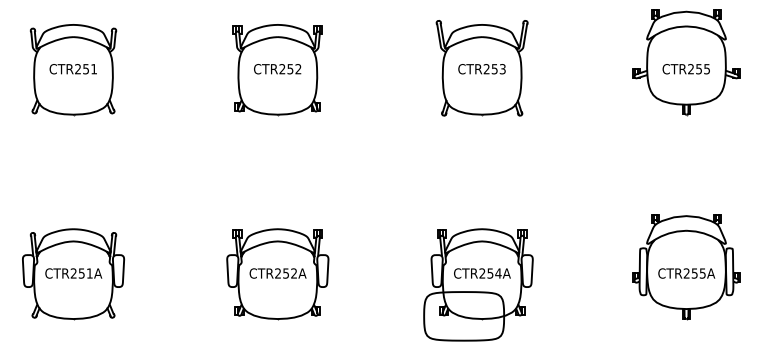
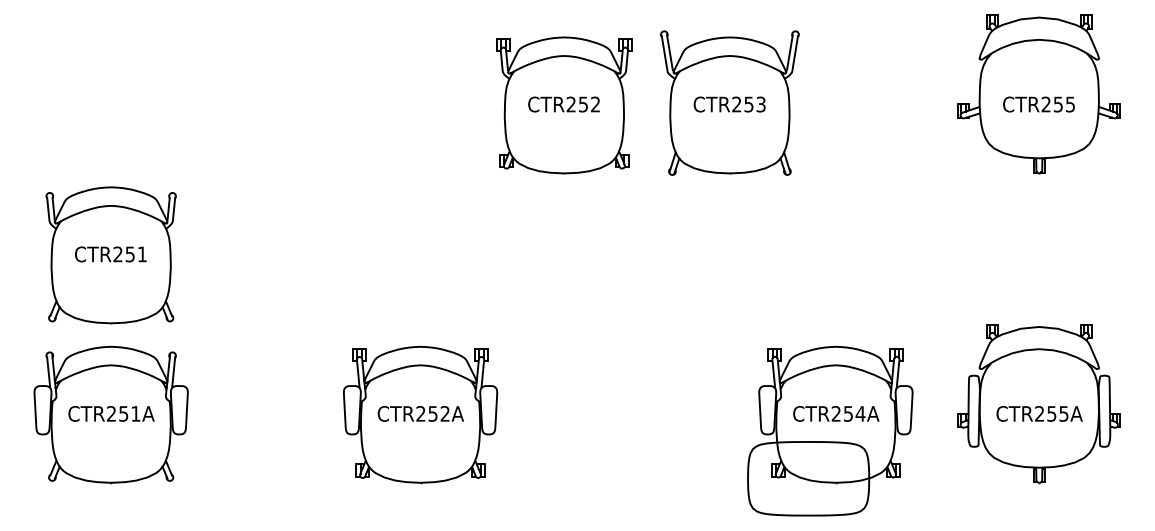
part: (73, 70) -> (111, 256), moved
part: (277, 70) -> (563, 106), moved
part: (478, 284) -> (830, 430), moved

